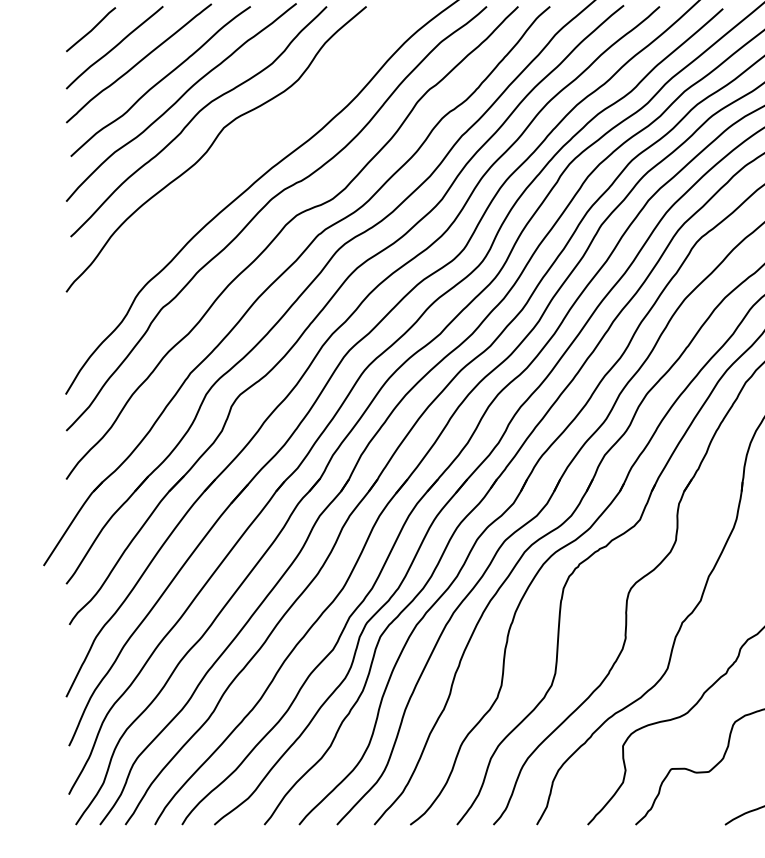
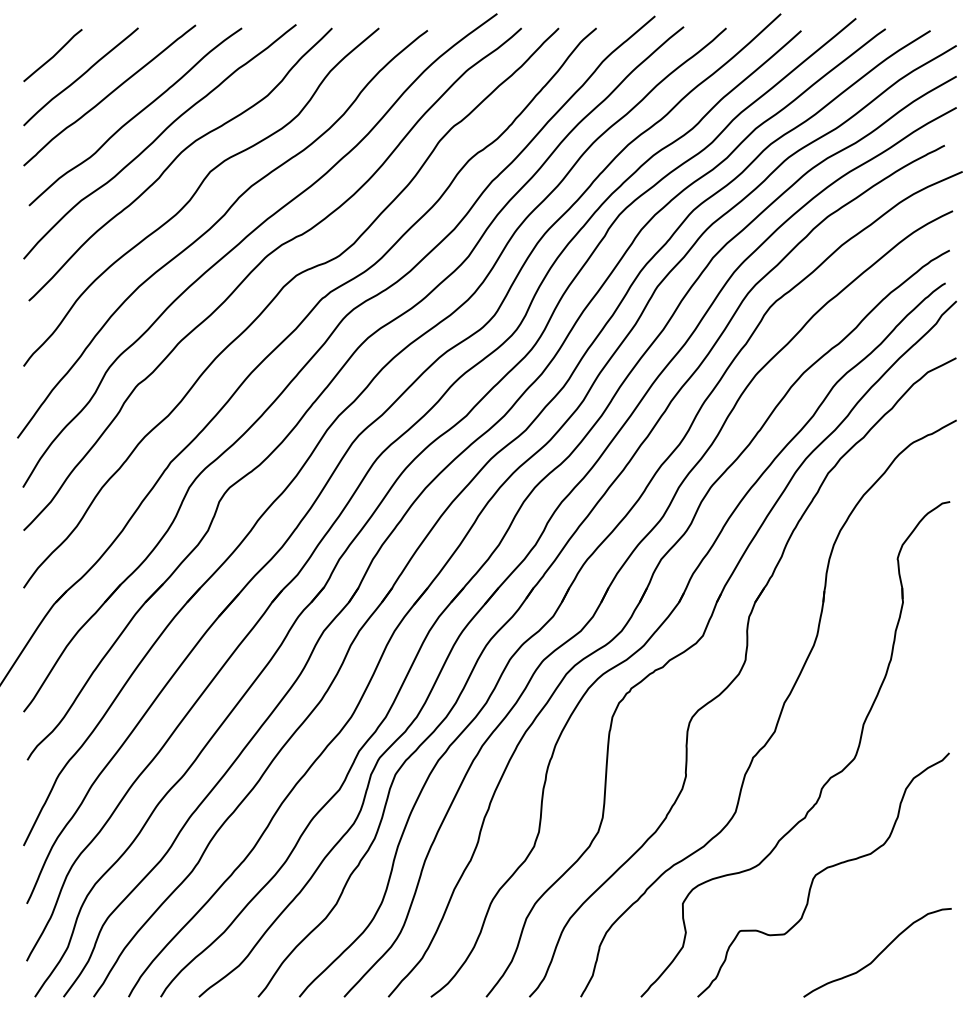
curve: (227, 173) -> (214, 225), added

